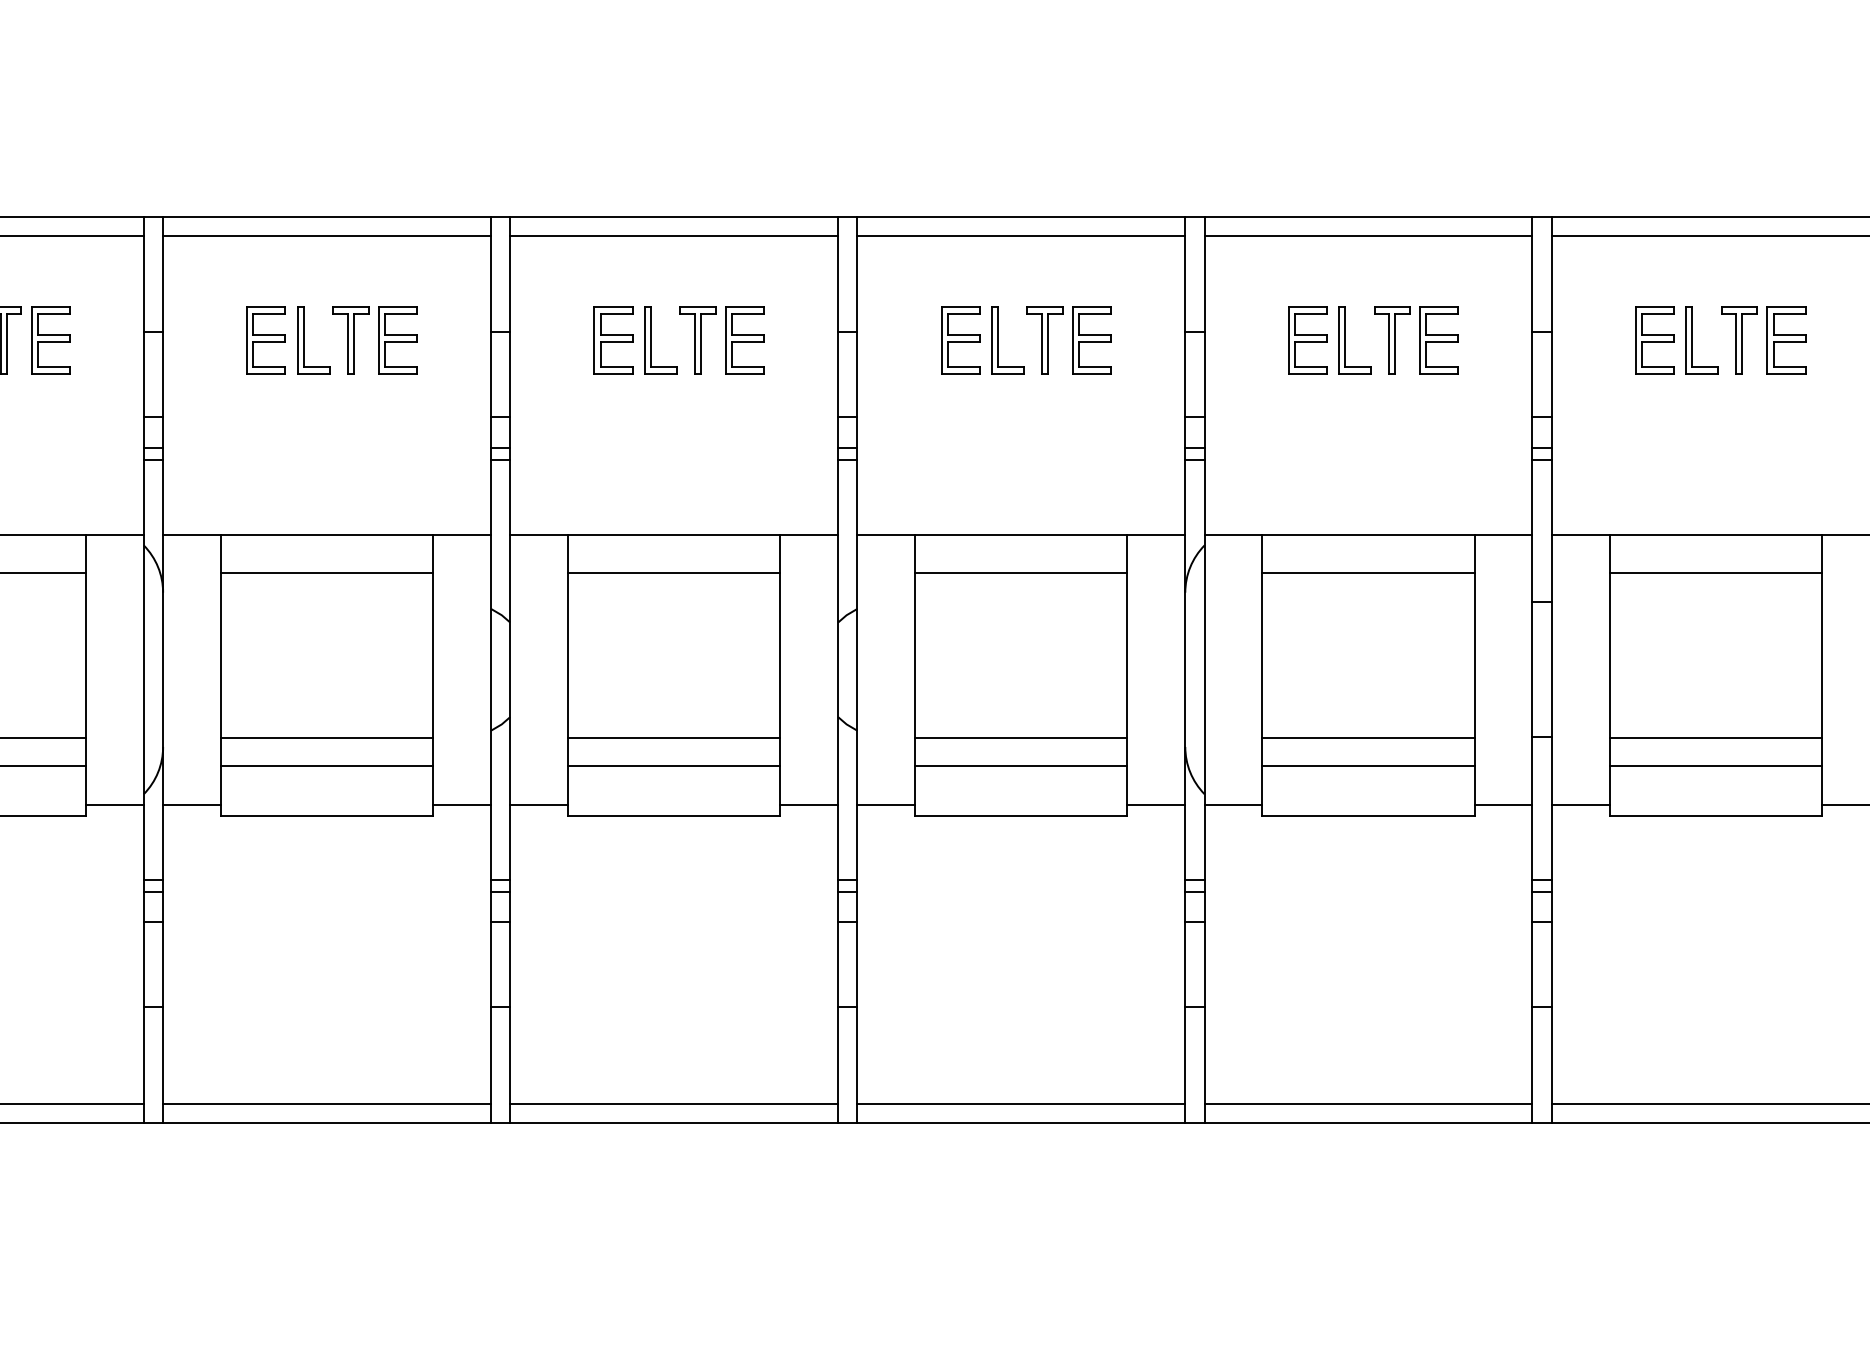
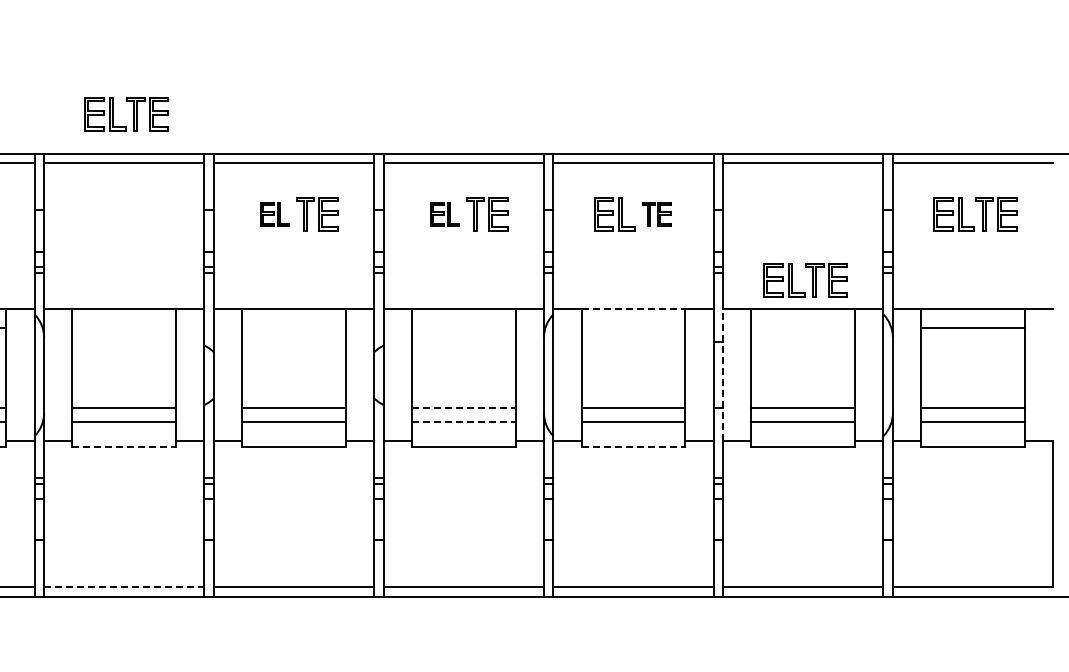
part: (345, 340) -> (133, 114), moved
part: (634, 340) -> (274, 214), size x0.7
part: (981, 340) -> (444, 214), size x0.7
part: (1415, 340) -> (656, 214), size x0.7
part: (1734, 340) -> (812, 280), moved
line: (1368, 535) -> (633, 309), solid -> dashed
line: (327, 574) -> (124, 328), removed
line: (673, 574) -> (293, 328), removed
line: (1020, 574) -> (463, 328), removed
line: (1368, 574) -> (633, 328), removed
line: (1716, 574) -> (803, 328), removed
line: (1552, 668) -> (723, 374), solid -> dashed
line: (1020, 737) -> (463, 408), solid -> dashed
line: (1020, 766) -> (463, 422), solid -> dashed
line: (327, 815) -> (124, 446), solid -> dashed
line: (1368, 815) -> (633, 446), solid -> dashed
line: (327, 1103) -> (124, 587), solid -> dashed

